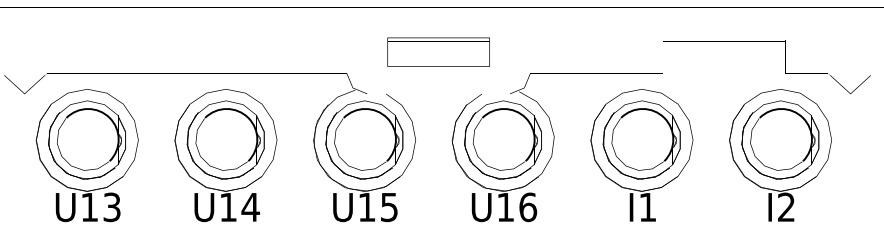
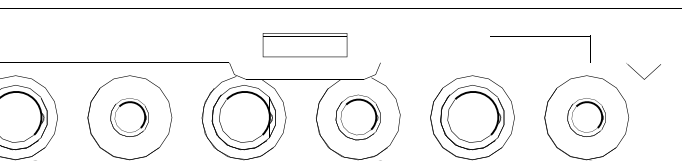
part: (225, 139) -> (129, 117), size x0.6
part: (502, 139) -> (357, 117), size x0.7
part: (780, 139) -> (586, 117), size x0.6

